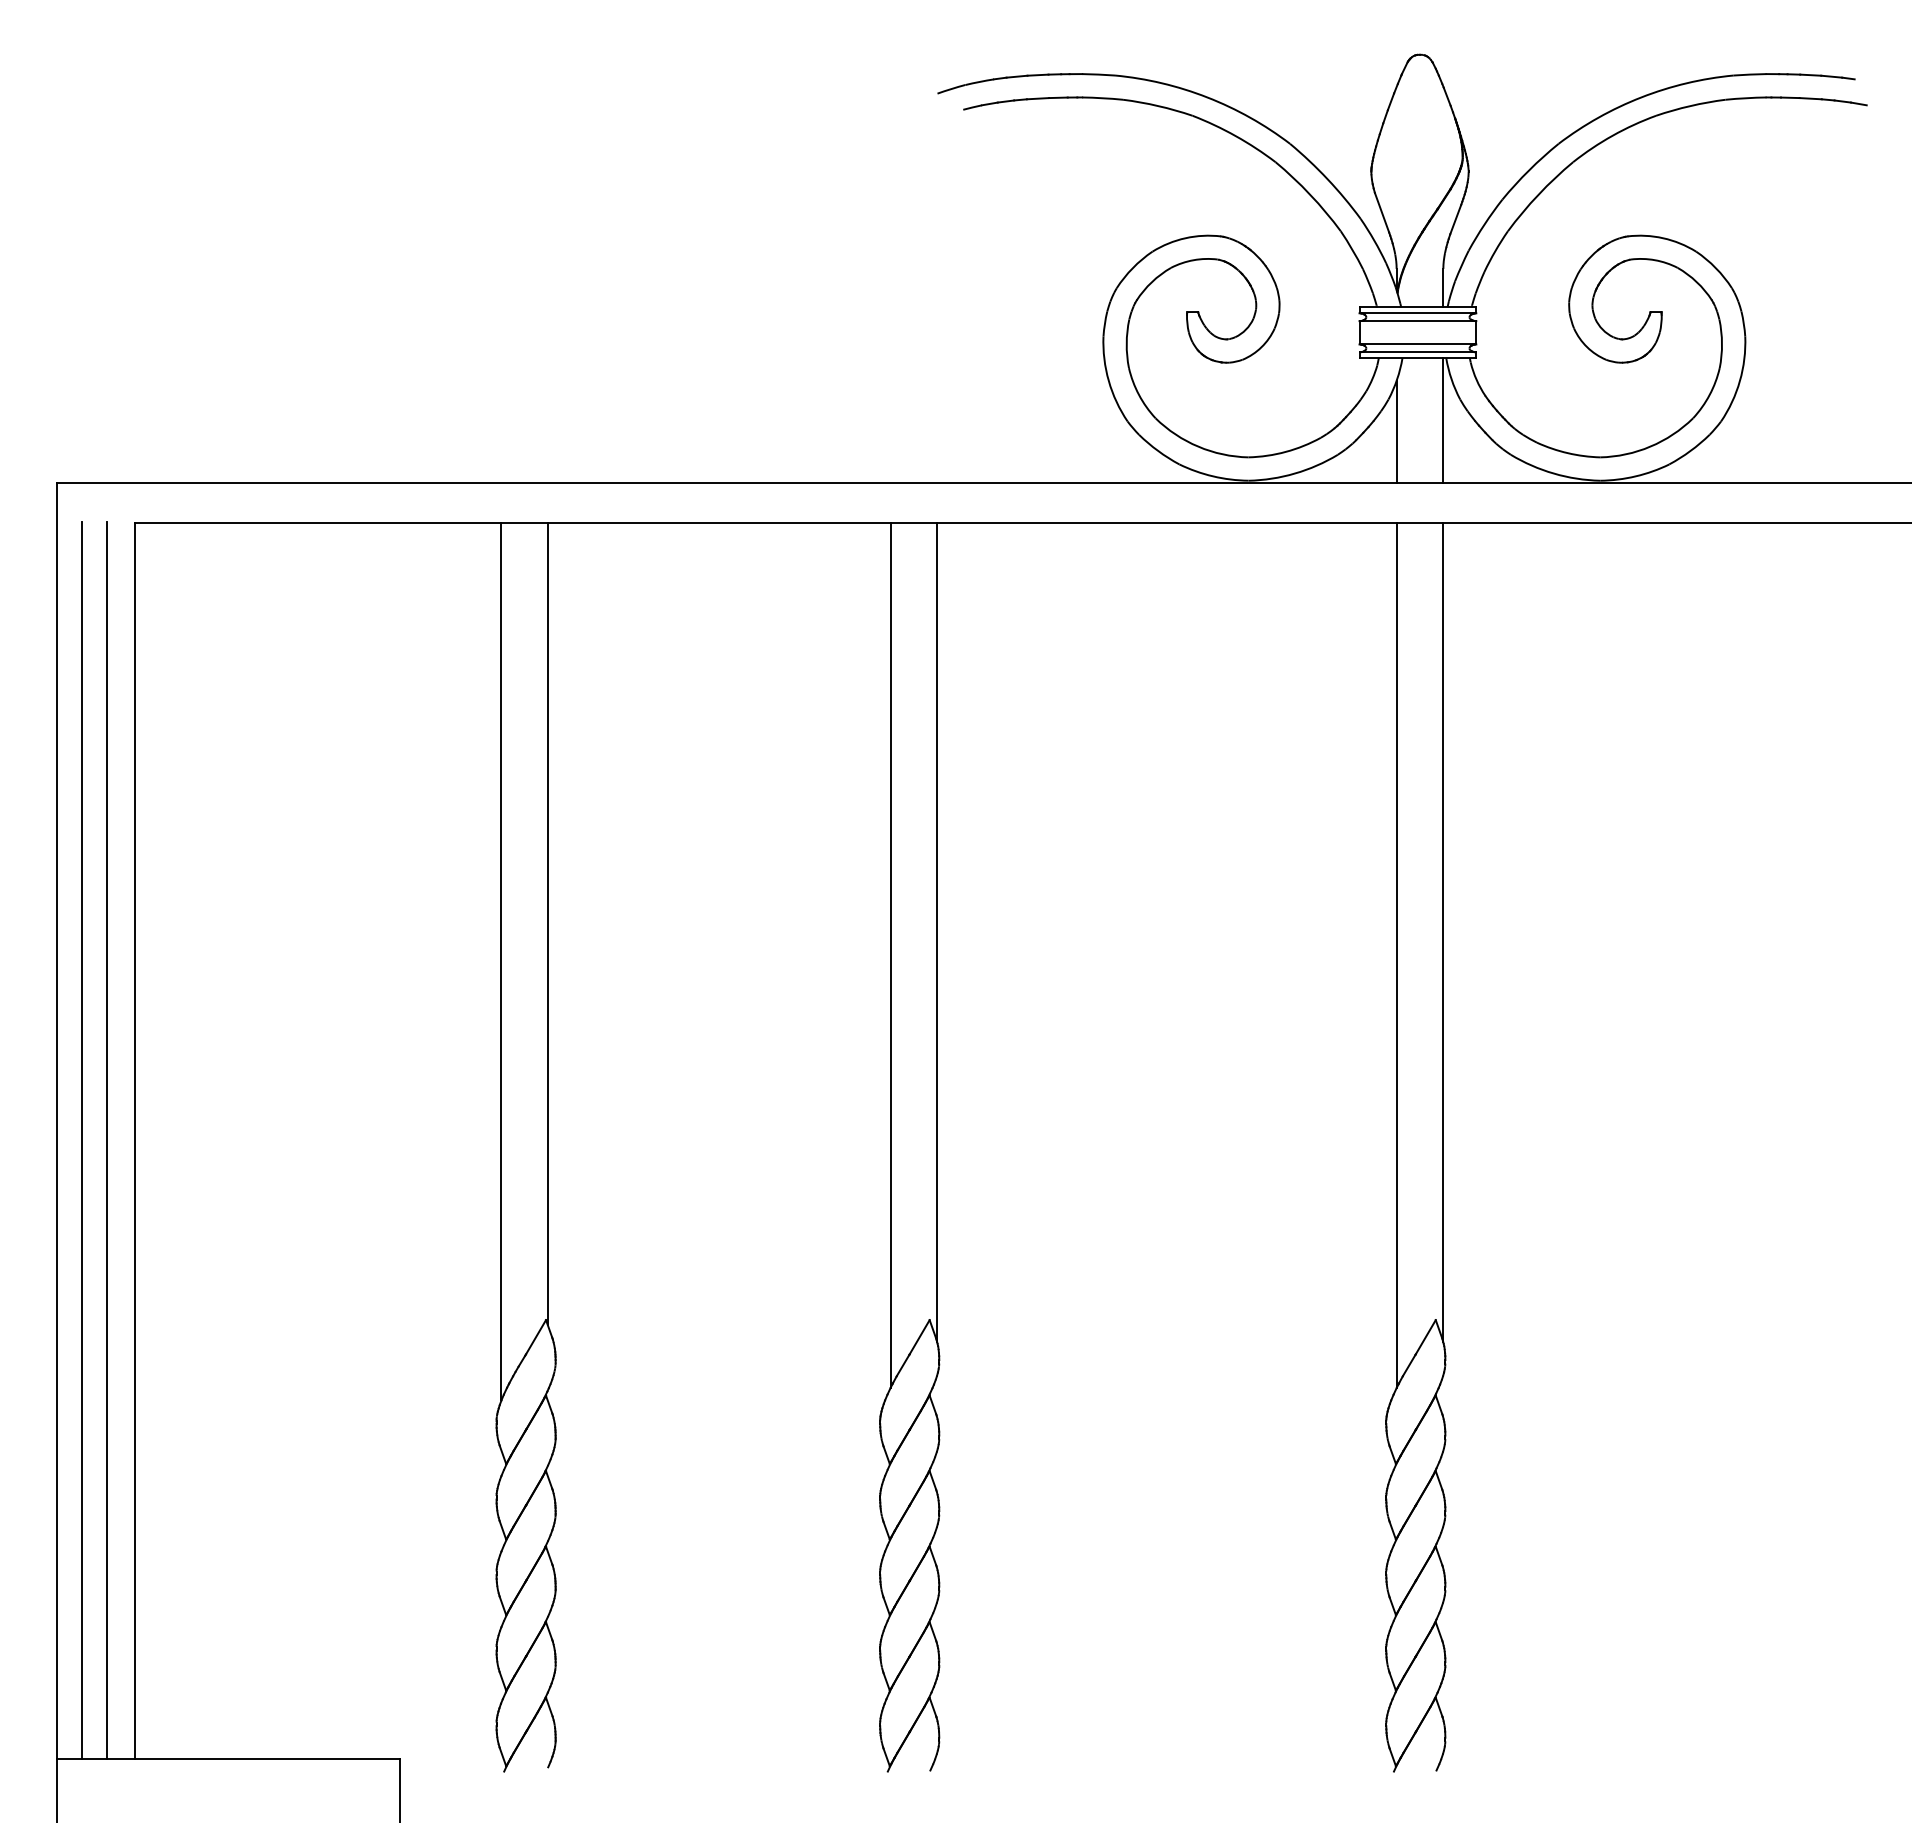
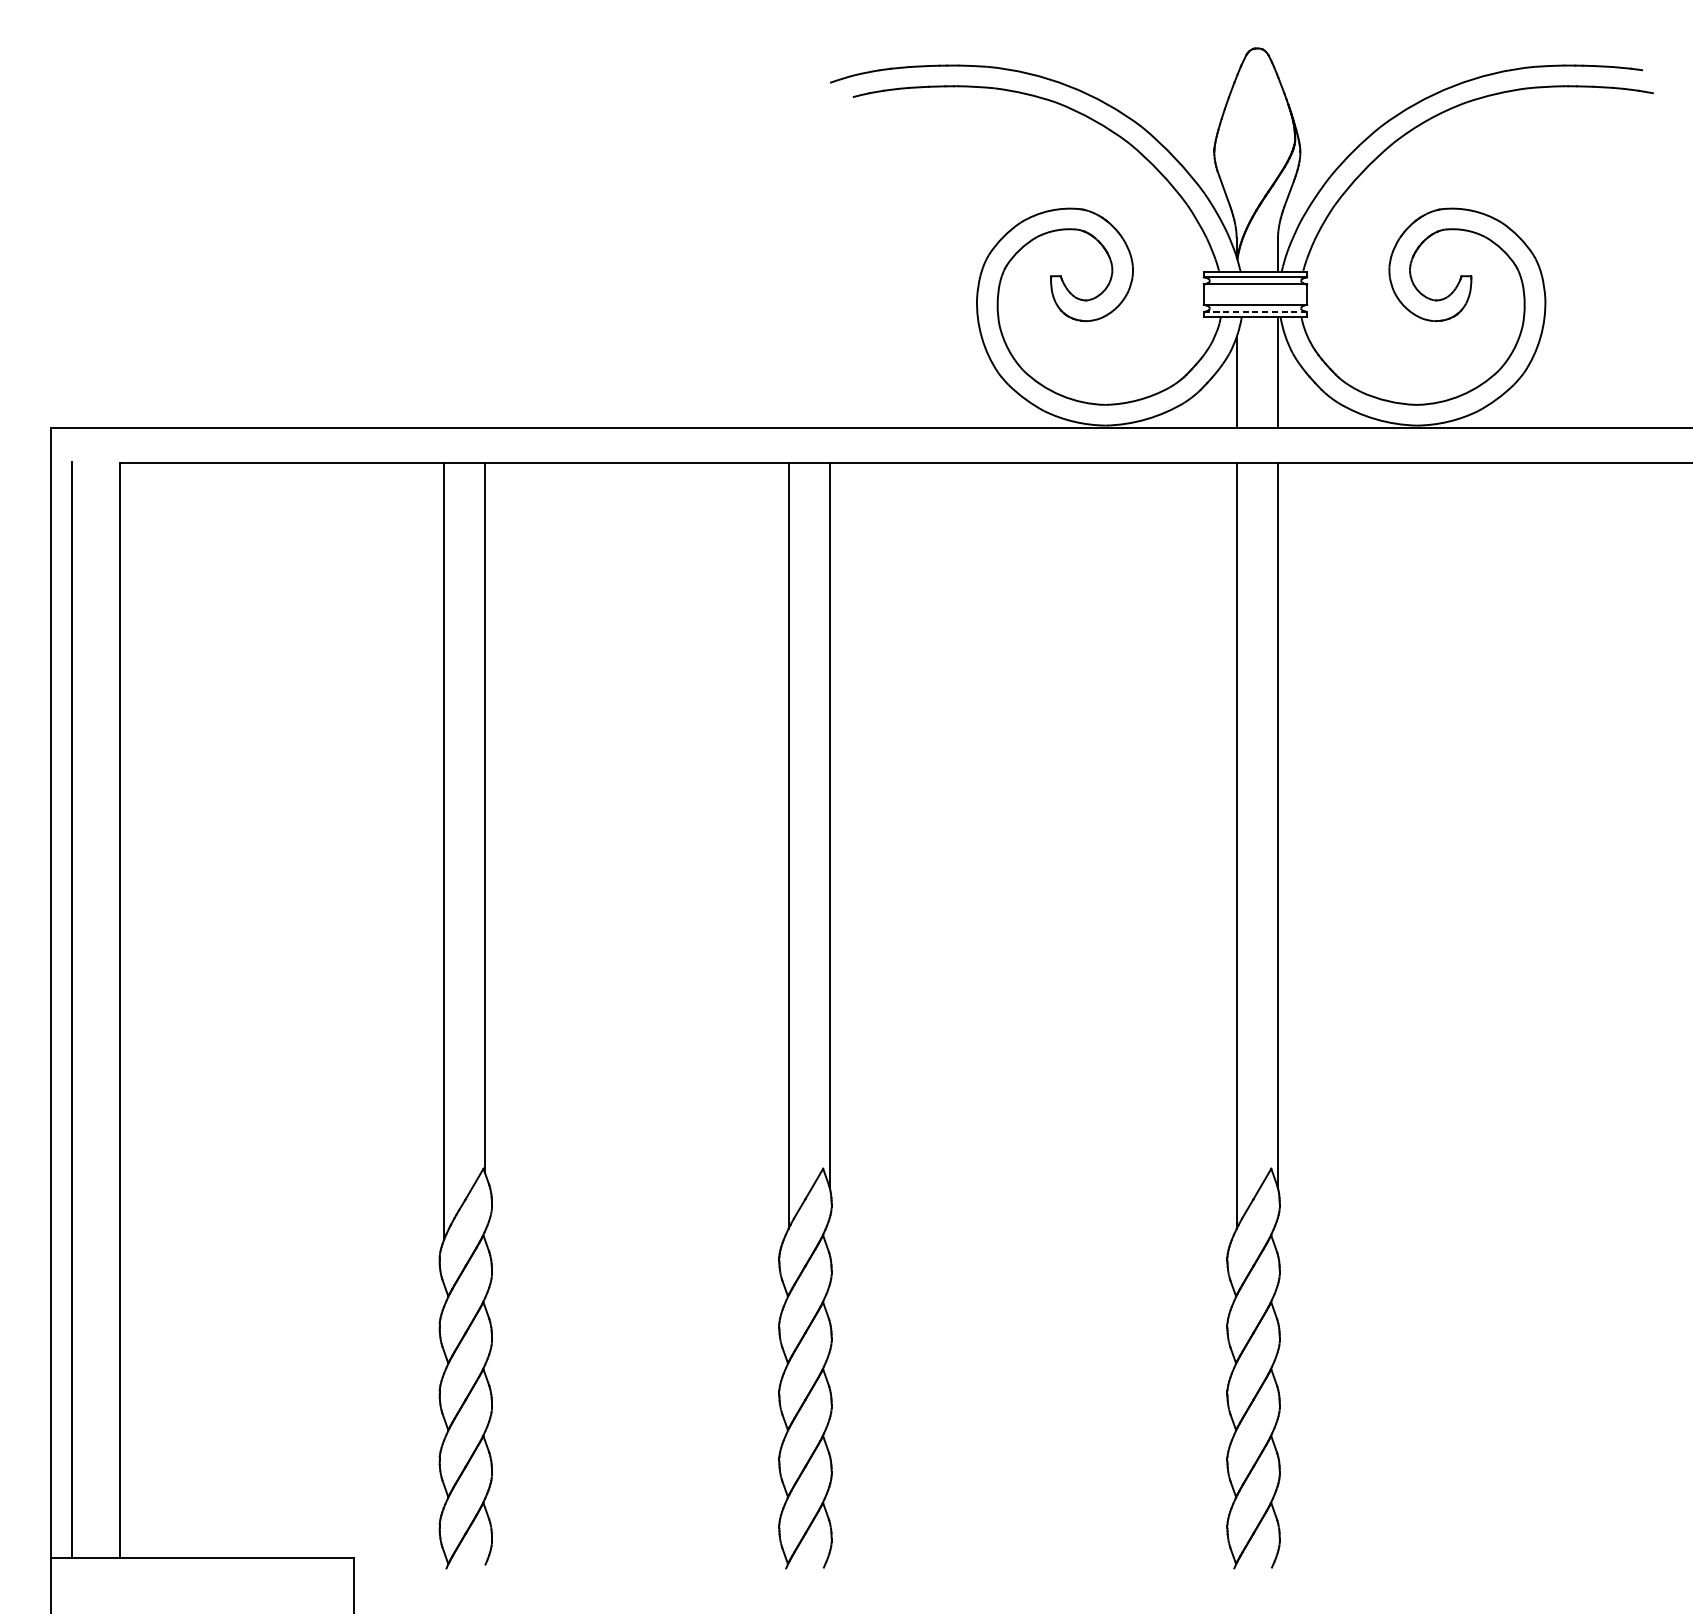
line: (1417, 352) -> (1255, 312), solid -> dashed
line: (107, 1140) -> (95, 1009), removed

